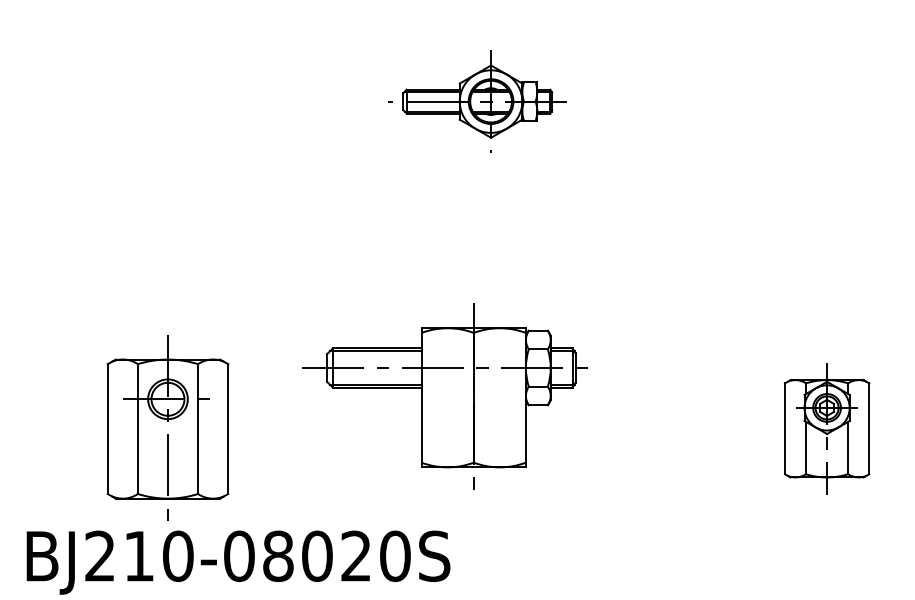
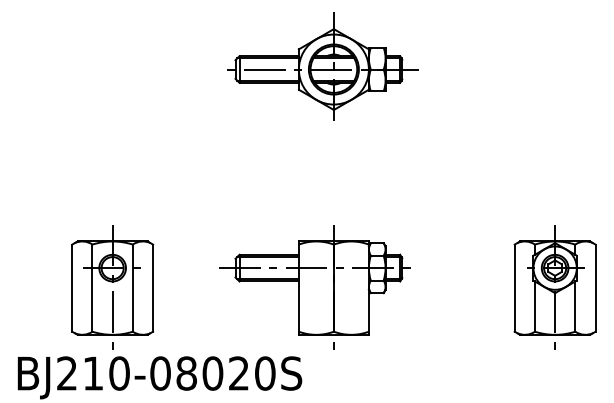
part: (480, 98) -> (322, 66), size x1.67
part: (444, 396) -> (314, 287), moved
part: (826, 428) -> (554, 287), size x1.43

